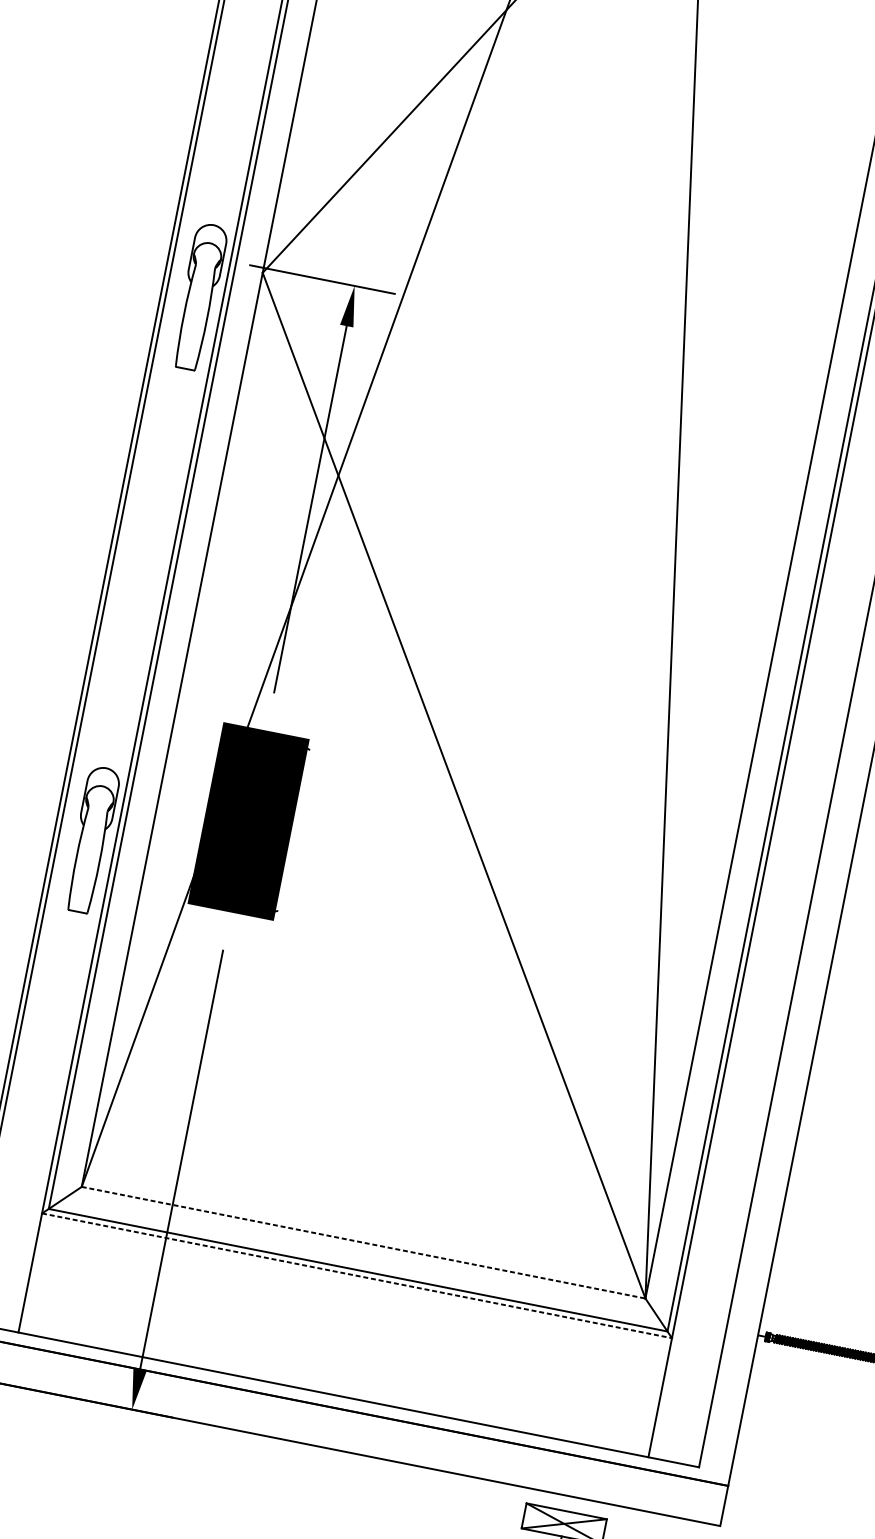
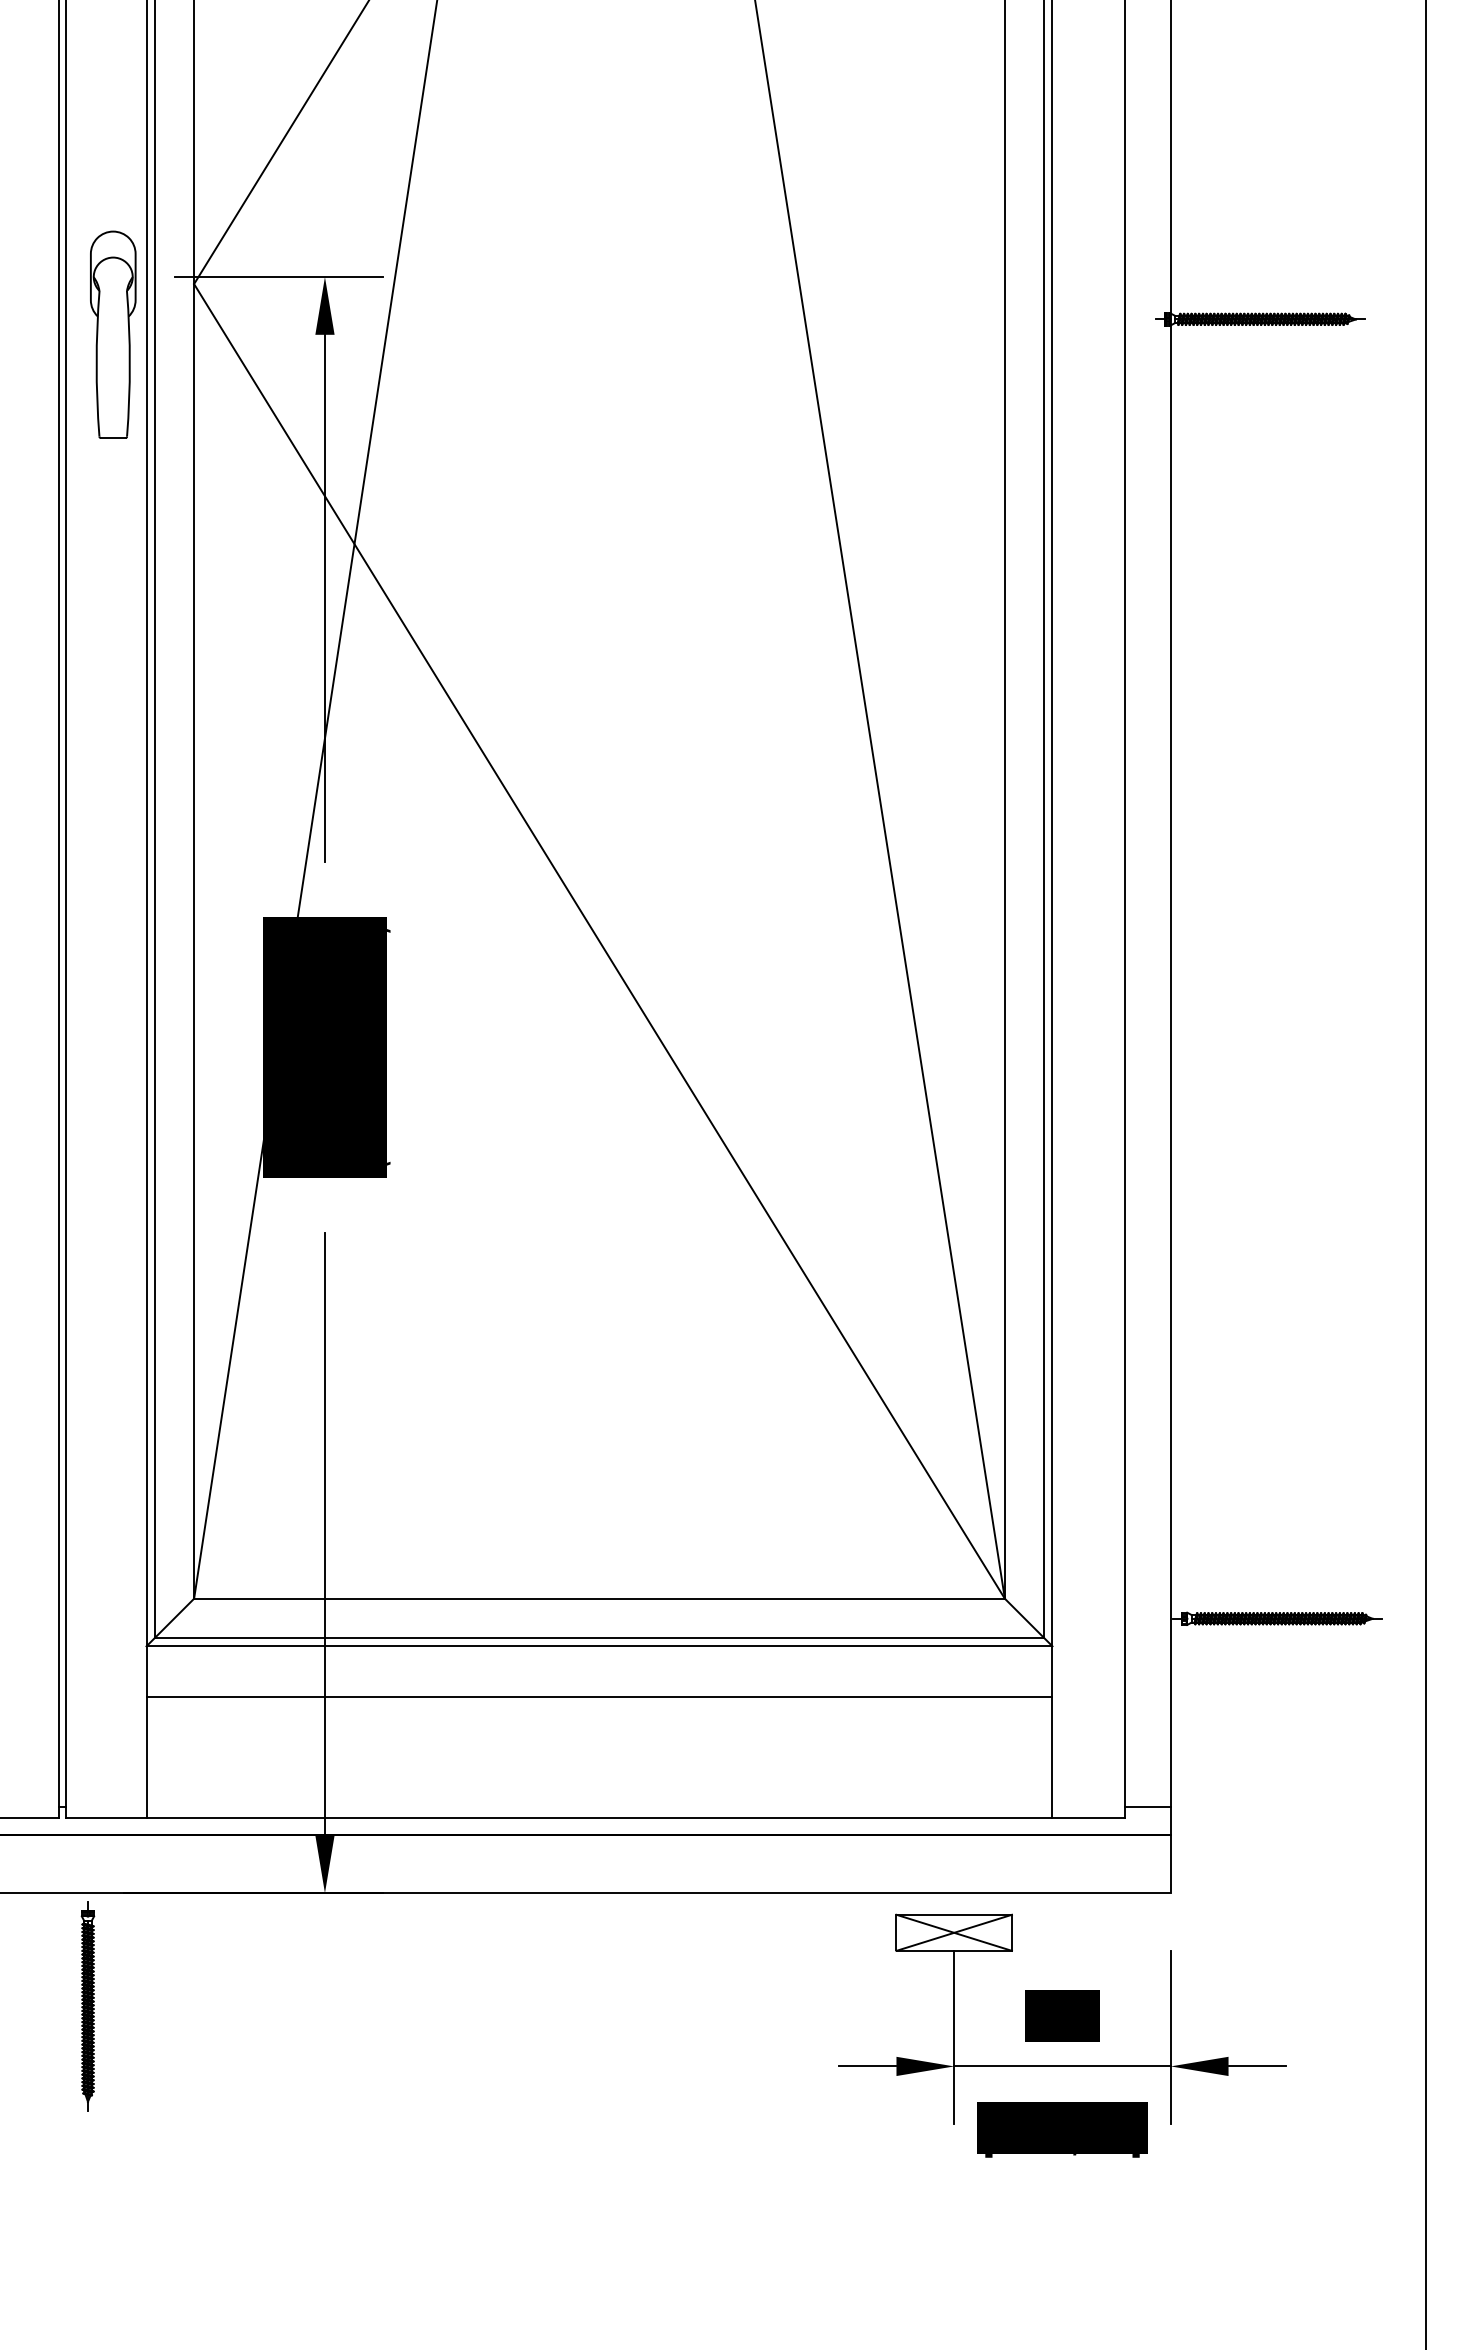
part: (92, 839) -> (113, 1115), removed
line: (364, 1242) -> (600, 1598), dashed -> solid
line: (357, 1275) -> (599, 1646), dashed -> solid
line: (350, 1310) -> (599, 1696), added
line: (716, 1462) -> (1147, 1806), added

